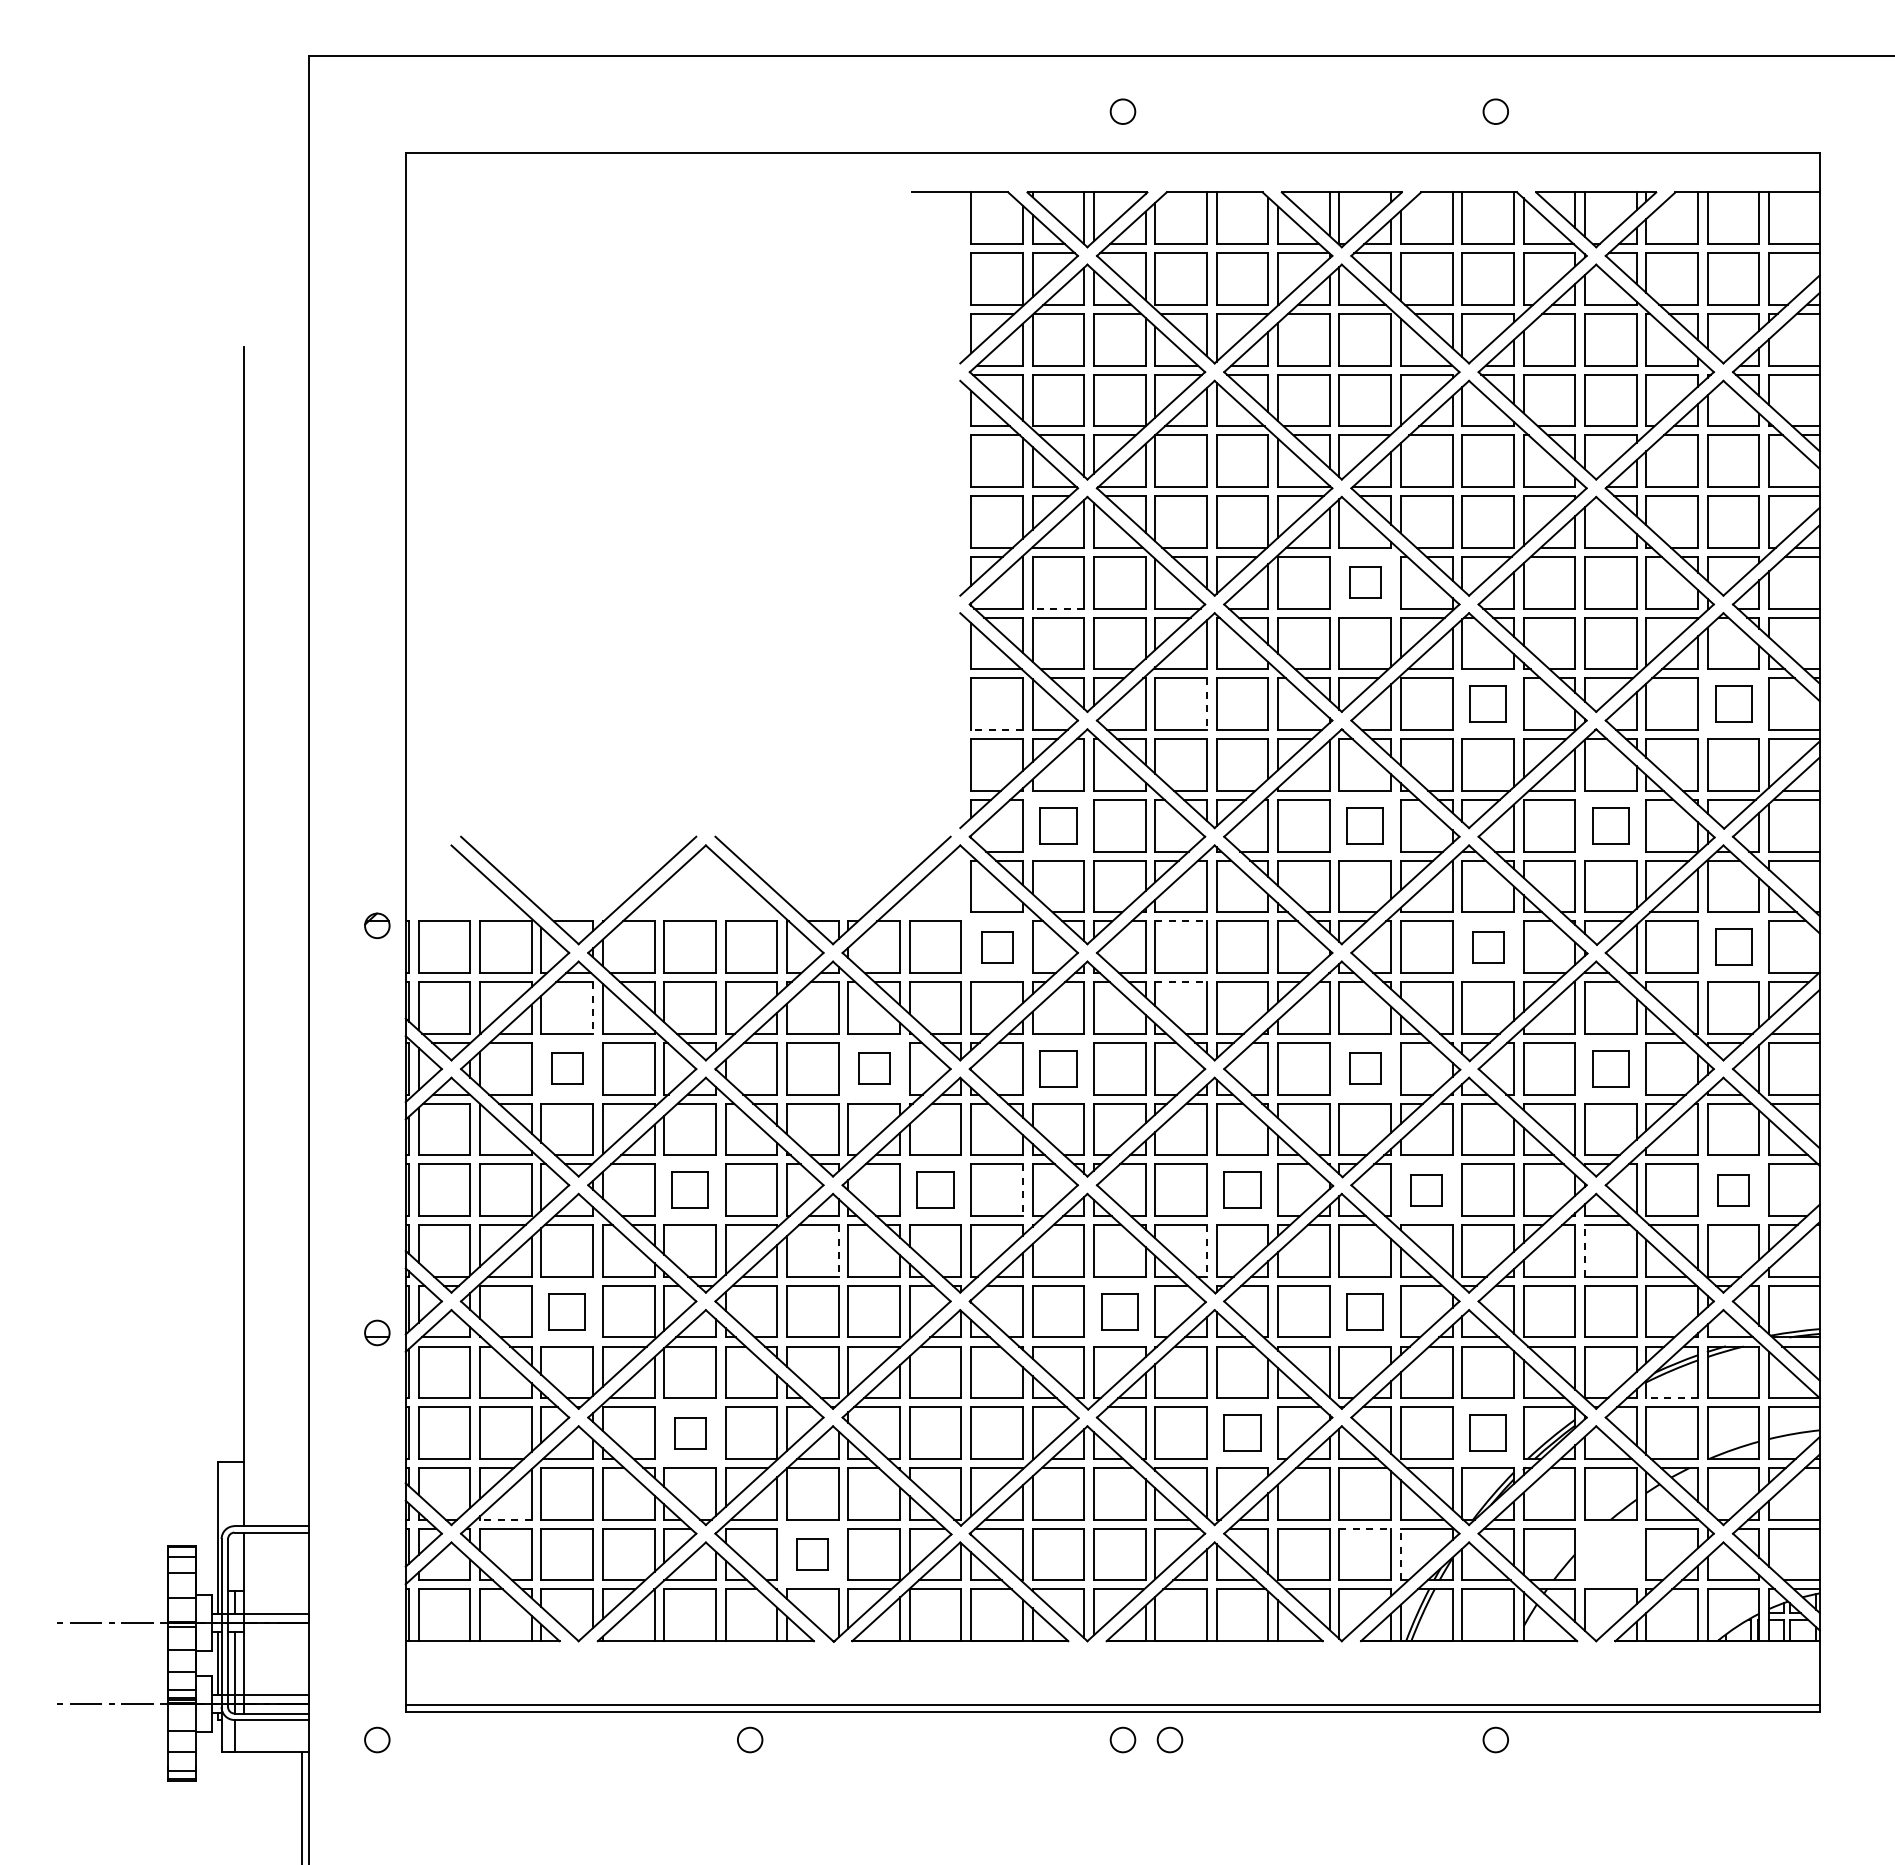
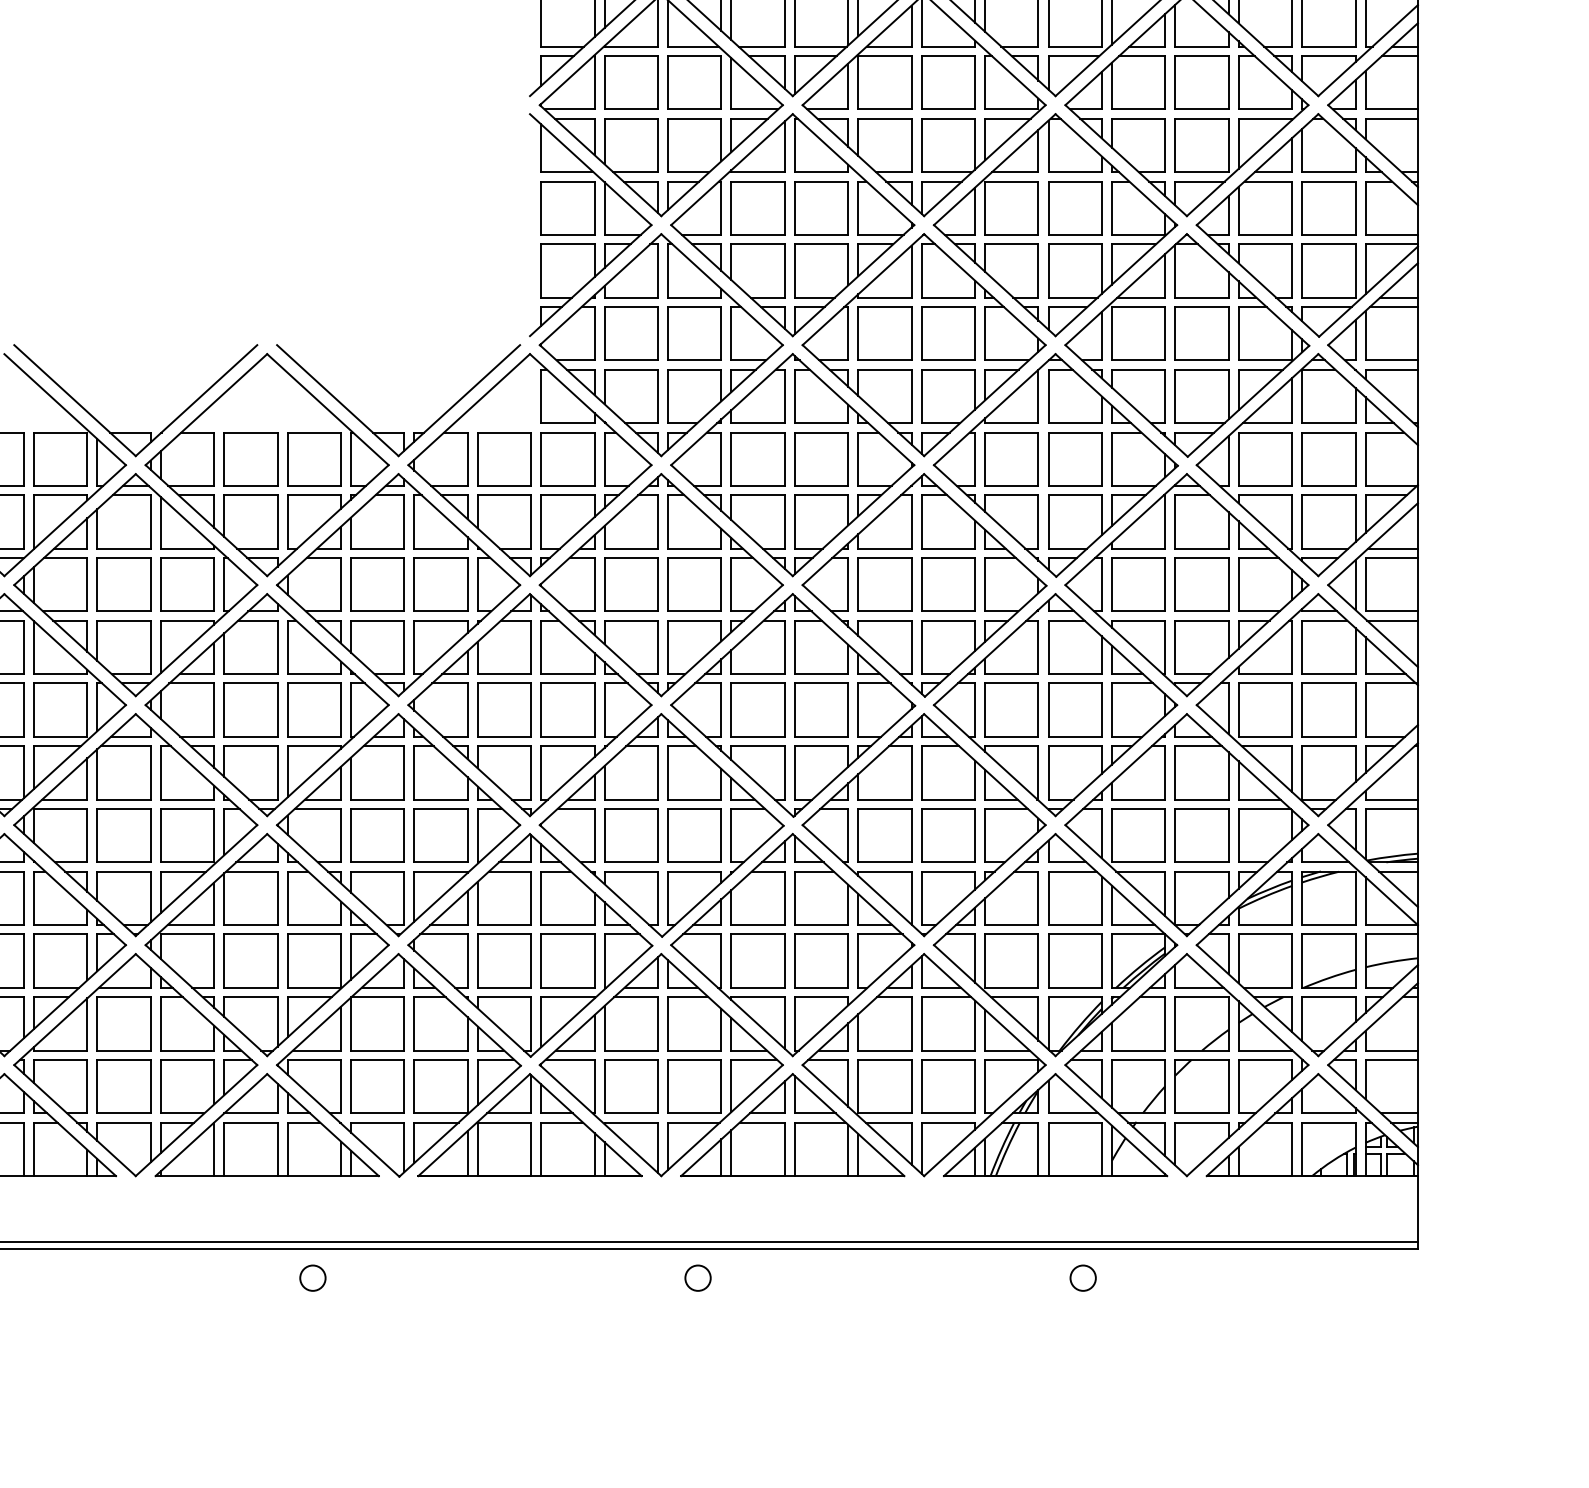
part: (1364, 582) -> (947, 82), size x1.67
line: (1058, 608) -> (631, 109), dashed -> solid
part: (1487, 703) -> (1074, 207), size x1.43
part: (1733, 703) -> (1328, 207), size x1.43
line: (1207, 704) -> (785, 208), dashed -> solid
line: (997, 730) -> (568, 235), dashed -> solid
part: (1058, 825) -> (631, 333), size x1.43
part: (1364, 825) -> (947, 333), size x1.43
part: (1610, 825) -> (1201, 333), size x1.43
line: (1181, 921) -> (758, 432), dashed -> solid
part: (996, 946) -> (567, 458), size x1.67
part: (1487, 946) -> (1074, 458), size x1.67
part: (1733, 946) -> (1328, 458), size x1.43
line: (1181, 982) -> (758, 495), dashed -> solid
line: (593, 1007) -> (151, 521), dashed -> solid
part: (566, 1068) -> (123, 584), size x1.67
part: (873, 1068) -> (440, 584), size x1.67
part: (1058, 1068) -> (631, 584), size x1.43
part: (1364, 1068) -> (947, 584), size x1.67
part: (1610, 1068) -> (1201, 584), size x1.43
part: (689, 1189) -> (250, 709), size x1.43
part: (935, 1189) -> (504, 709), size x1.43
part: (1242, 1189) -> (821, 709), size x1.43
part: (1426, 1189) -> (1011, 709), size x1.67
part: (1733, 1189) -> (1328, 709), size x1.67
line: (1022, 1190) -> (594, 710), dashed -> solid
line: (838, 1250) -> (404, 772), dashed -> solid
line: (1207, 1250) -> (785, 772), dashed -> solid
line: (1585, 1250) -> (1175, 772), dashed -> solid
part: (566, 1311) -> (123, 835), size x1.43
part: (1119, 1311) -> (694, 835), size x1.43
part: (1364, 1311) -> (947, 835), size x1.43
line: (1672, 1398) -> (1265, 925), dashed -> solid
part: (689, 1432) -> (250, 960), size x1.67
part: (1242, 1432) -> (821, 960), size x1.43
part: (1487, 1432) -> (1074, 960), size x1.43
line: (505, 1519) -> (60, 1050), dashed -> solid
line: (1365, 1528) -> (948, 1059), dashed -> solid
part: (812, 1554) -> (377, 1086), size x1.67
line: (1400, 1554) -> (984, 1086), dashed -> solid
part: (1610, 1554) -> (1201, 1086), added
circle: (1169, 1739) -> (746, 1277), removed

